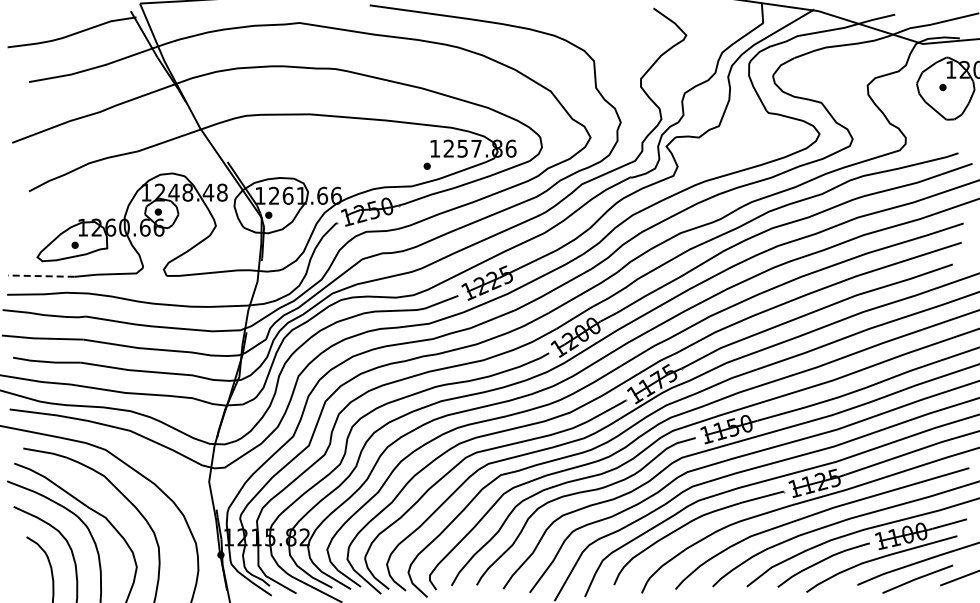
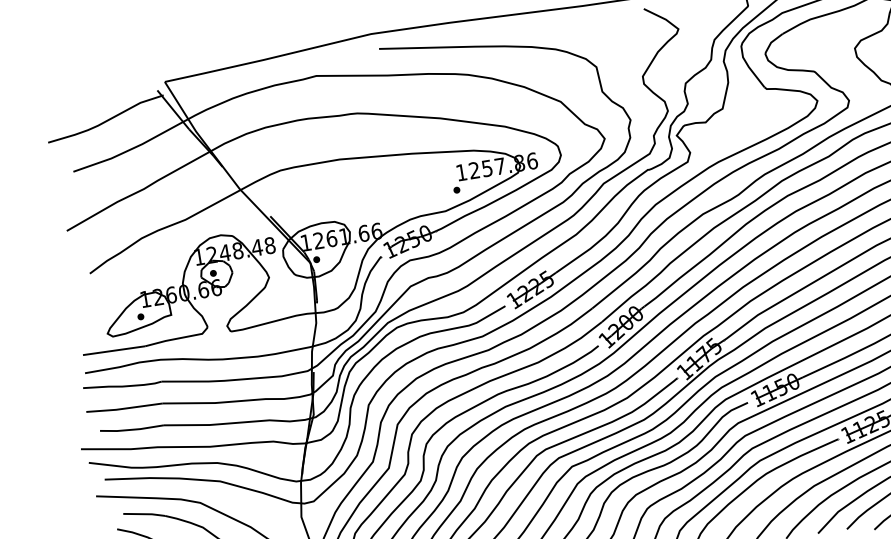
line: (40, 276) -> (113, 351), dashed -> solid

